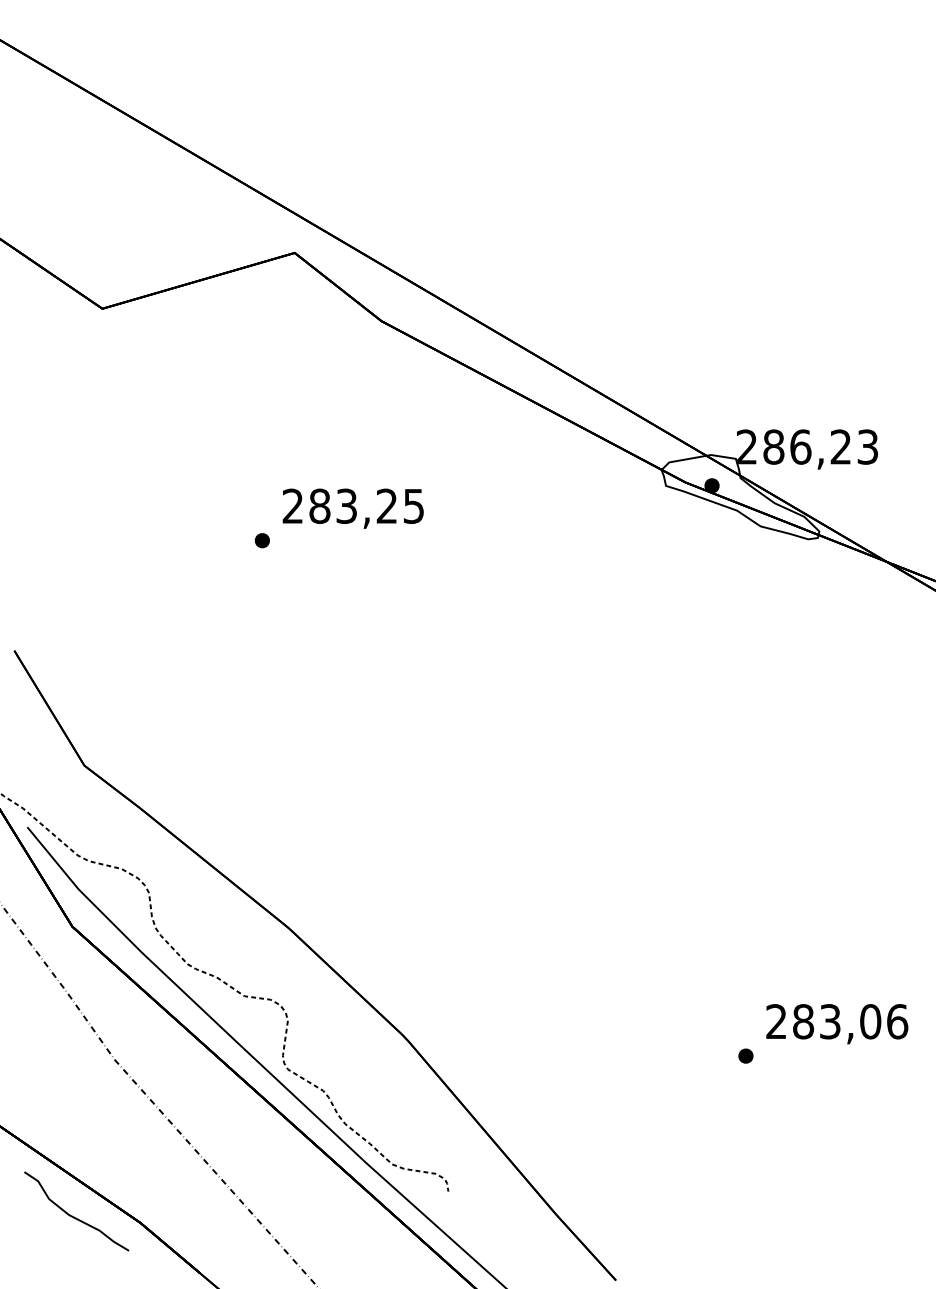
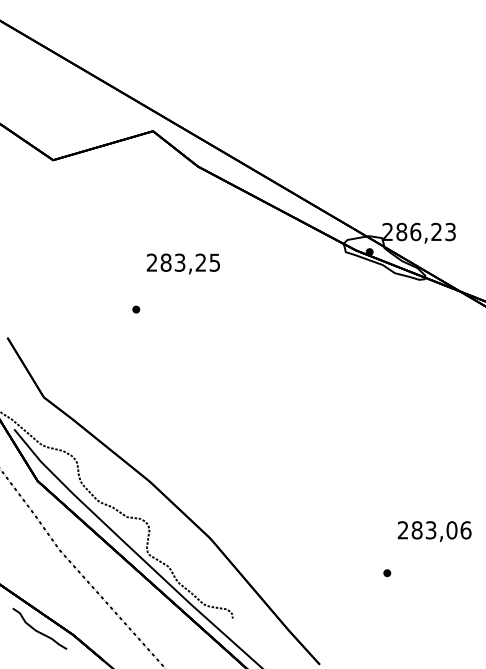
part: (262, 540) -> (136, 309), moved
part: (746, 1054) -> (387, 572), moved

